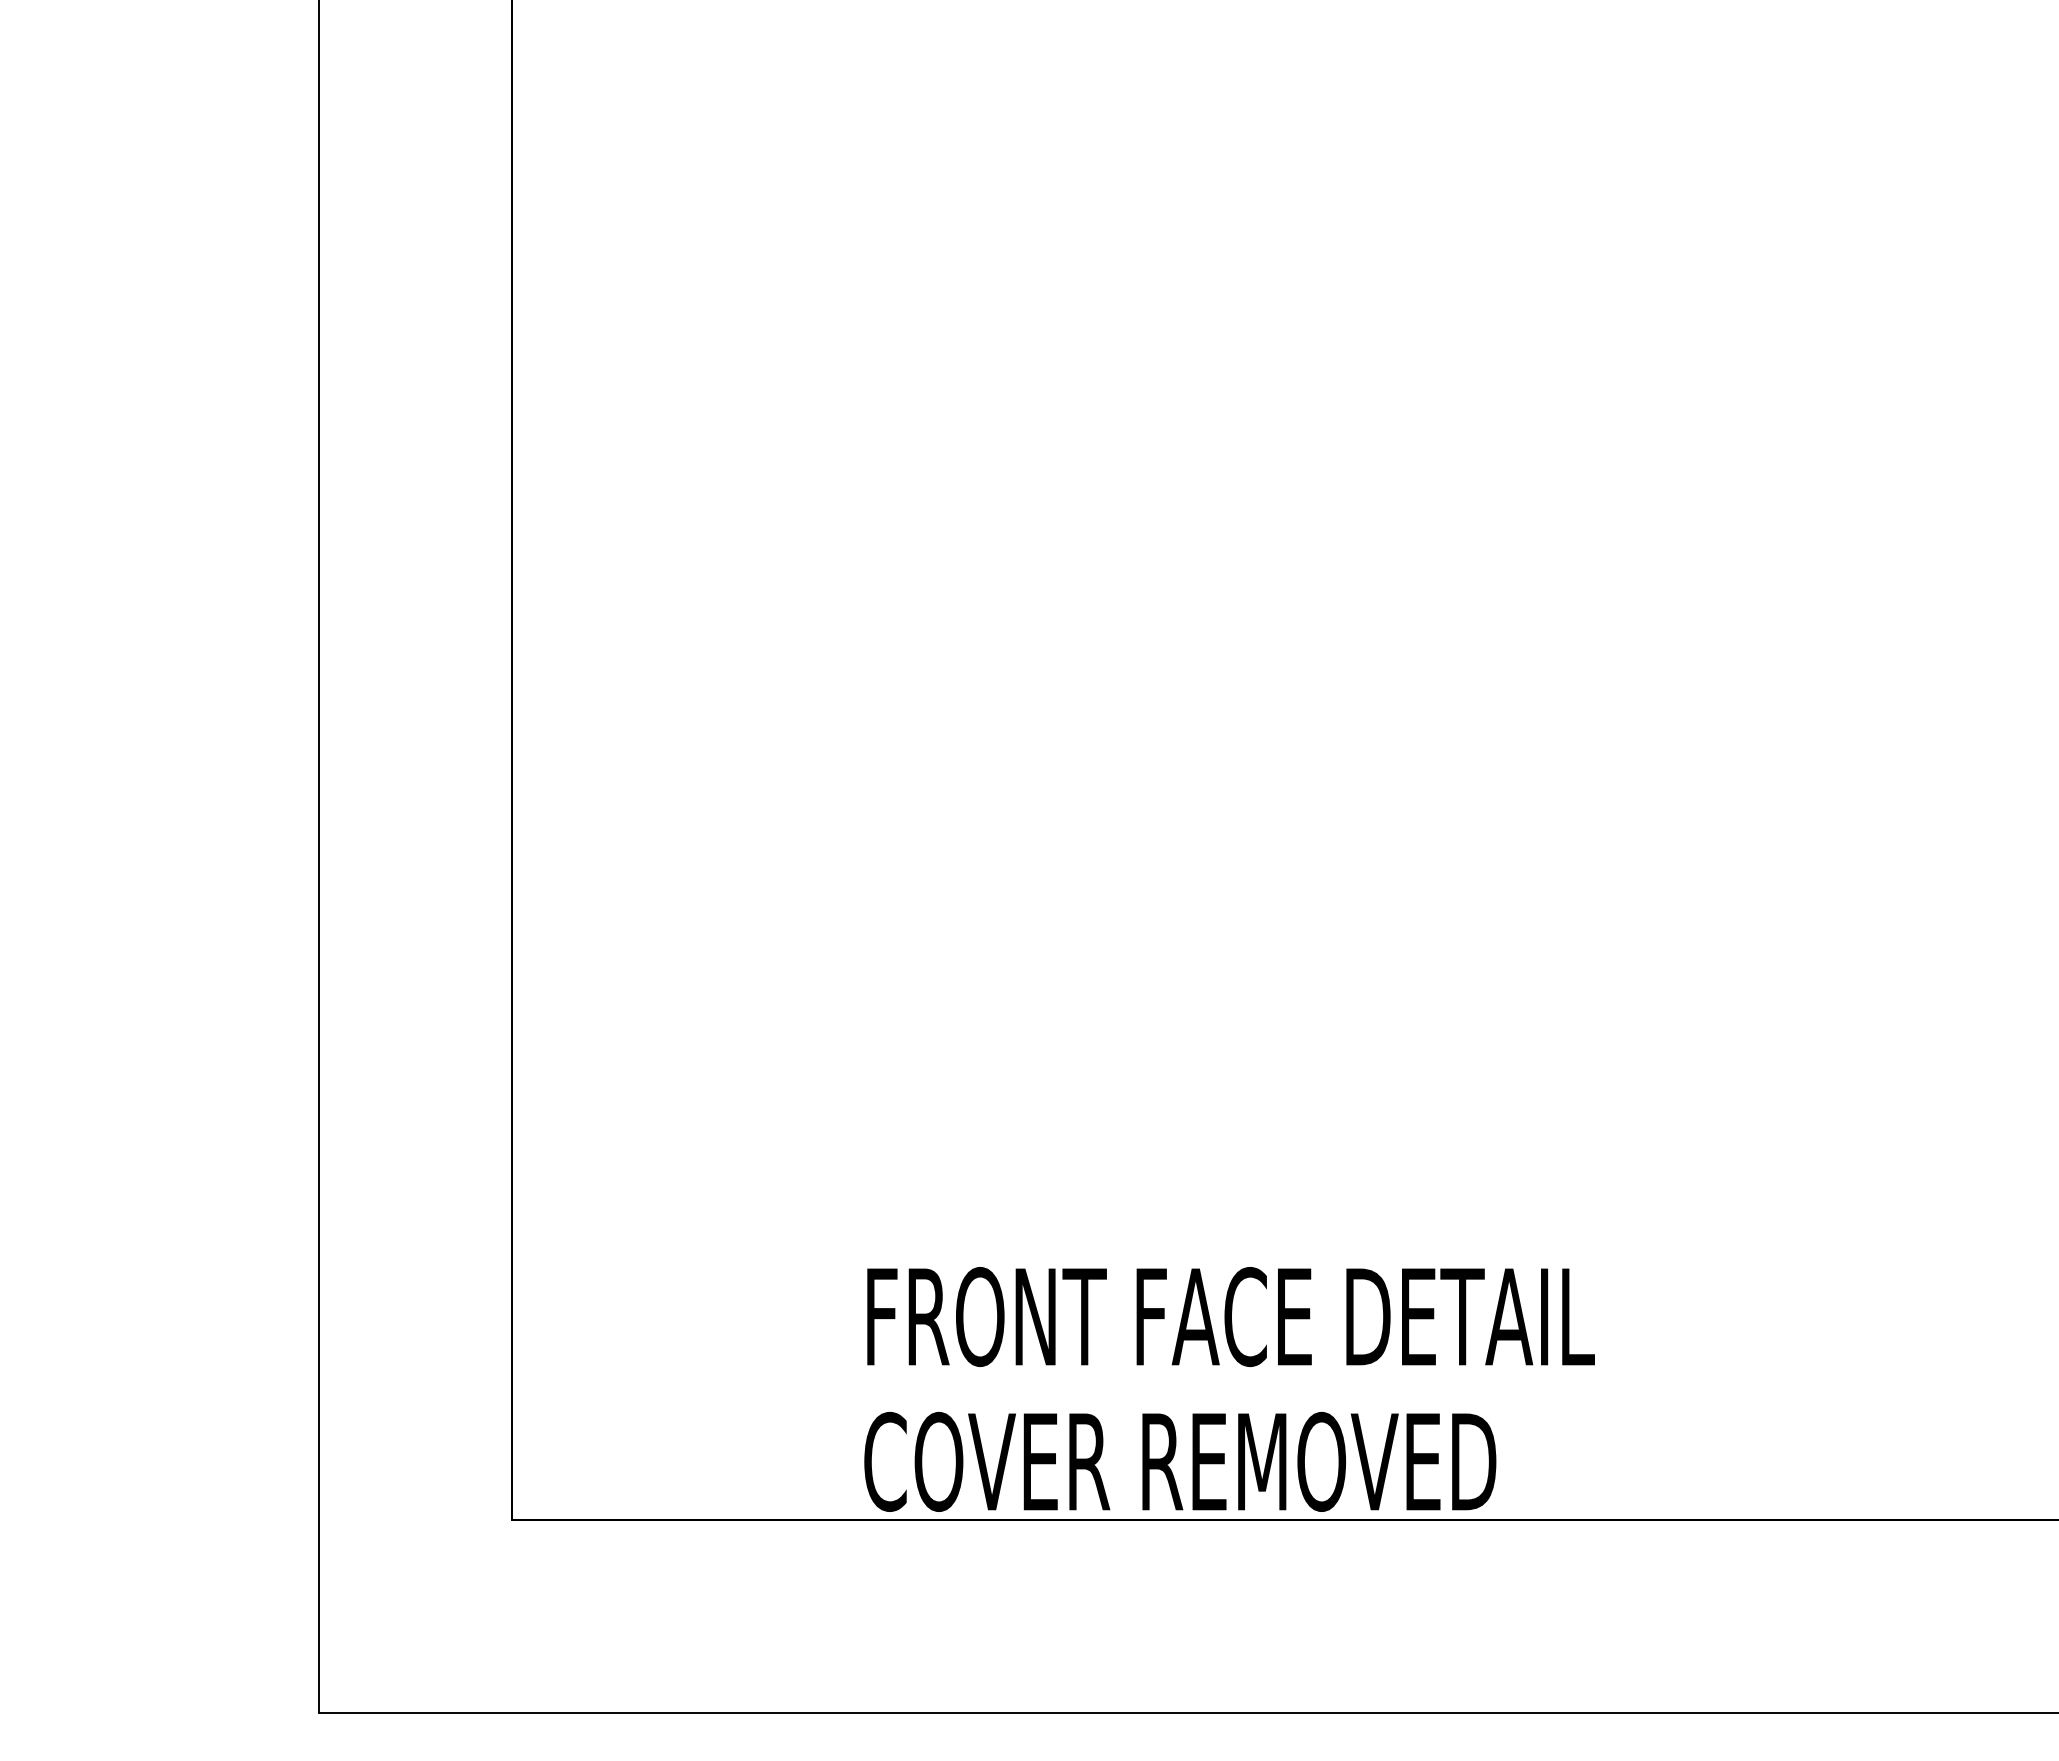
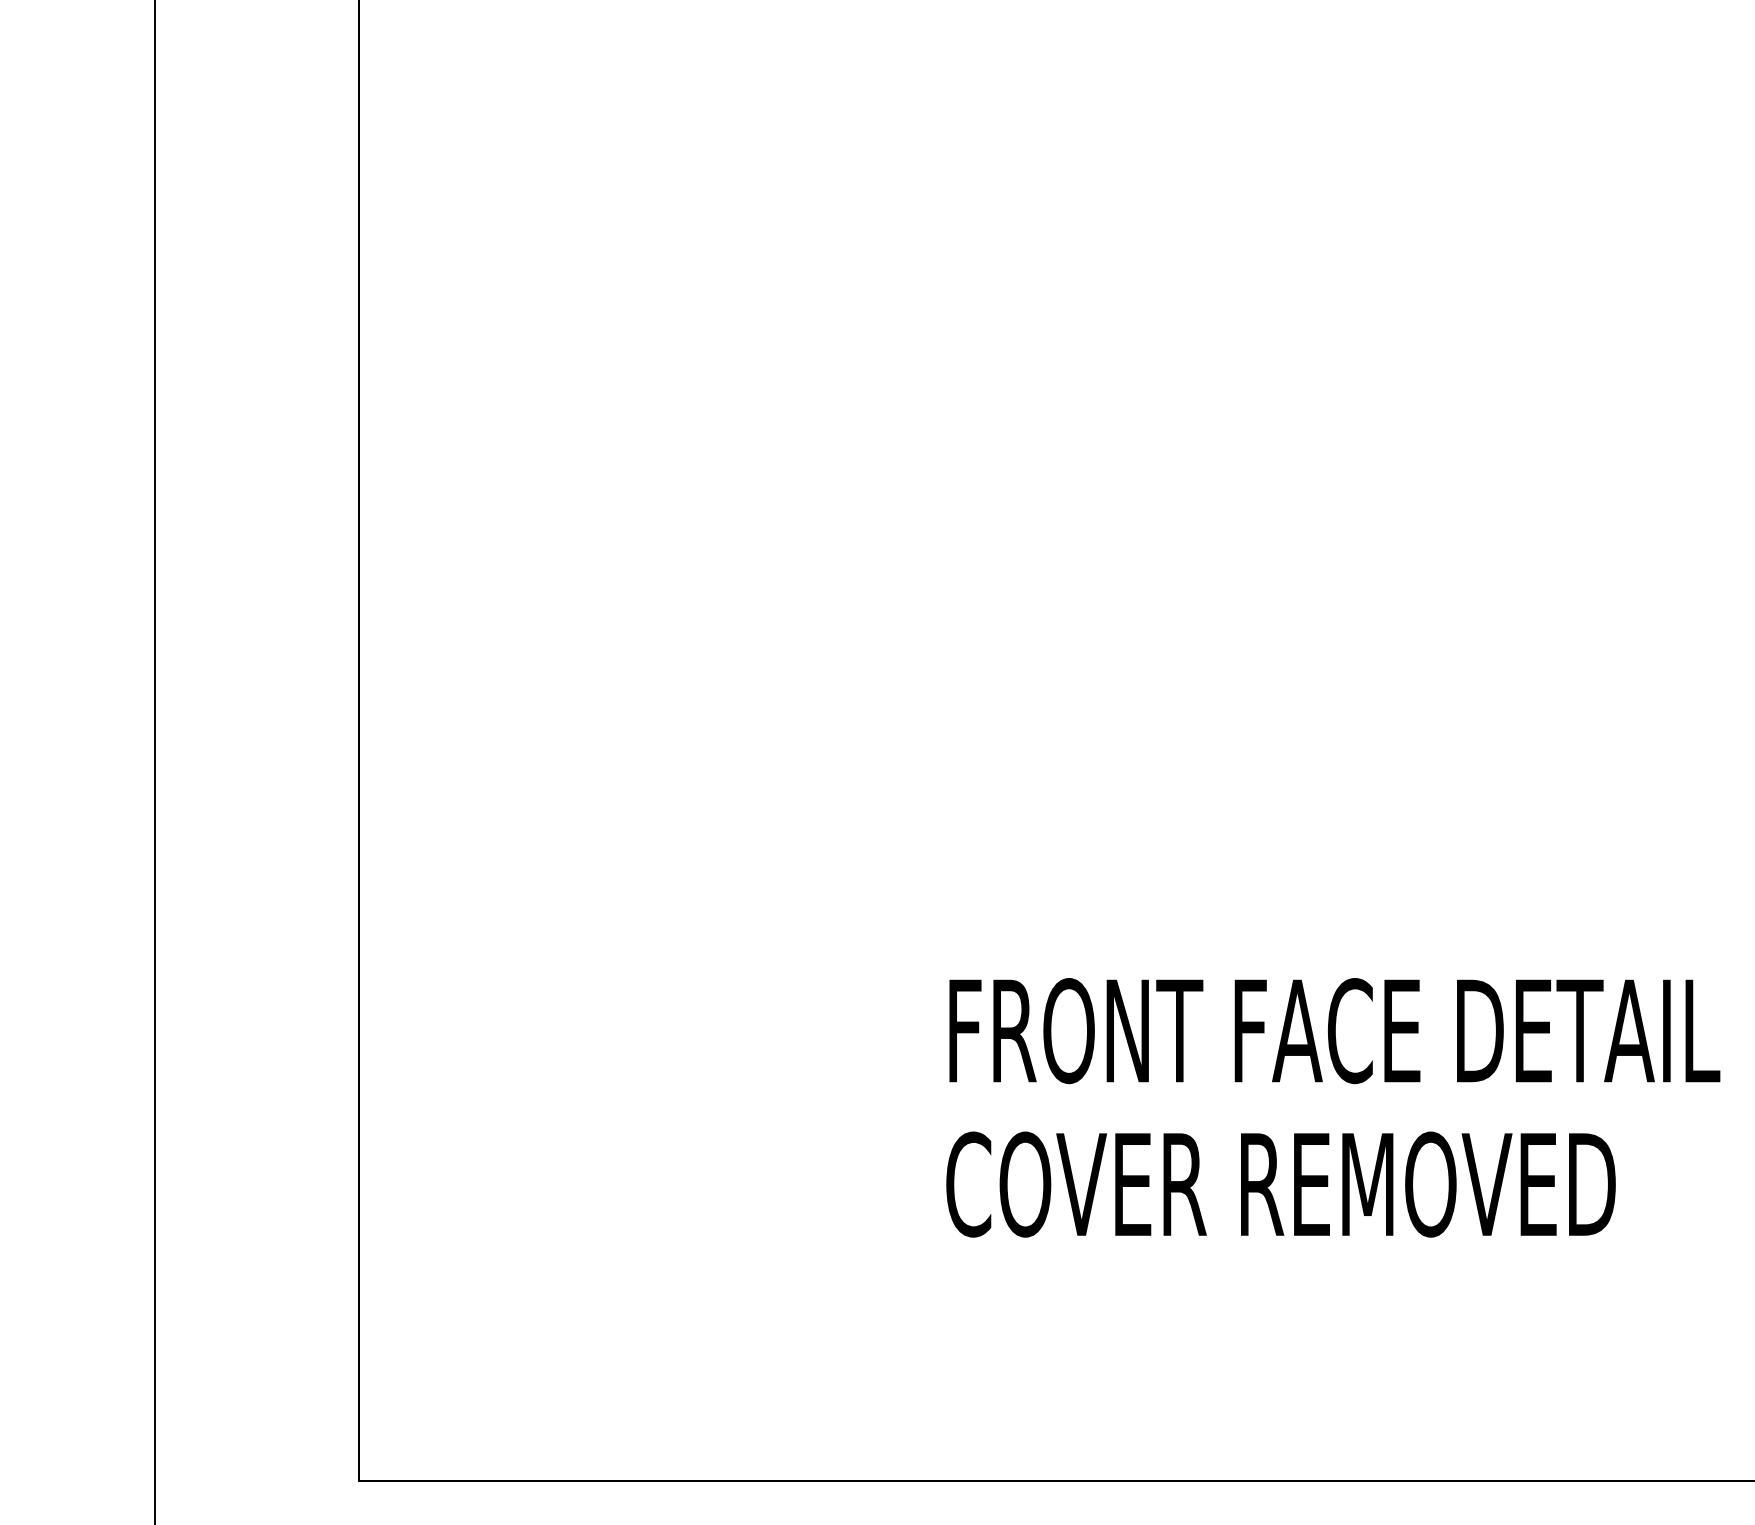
text: (1229, 1389) -> (1333, 1107), moved

